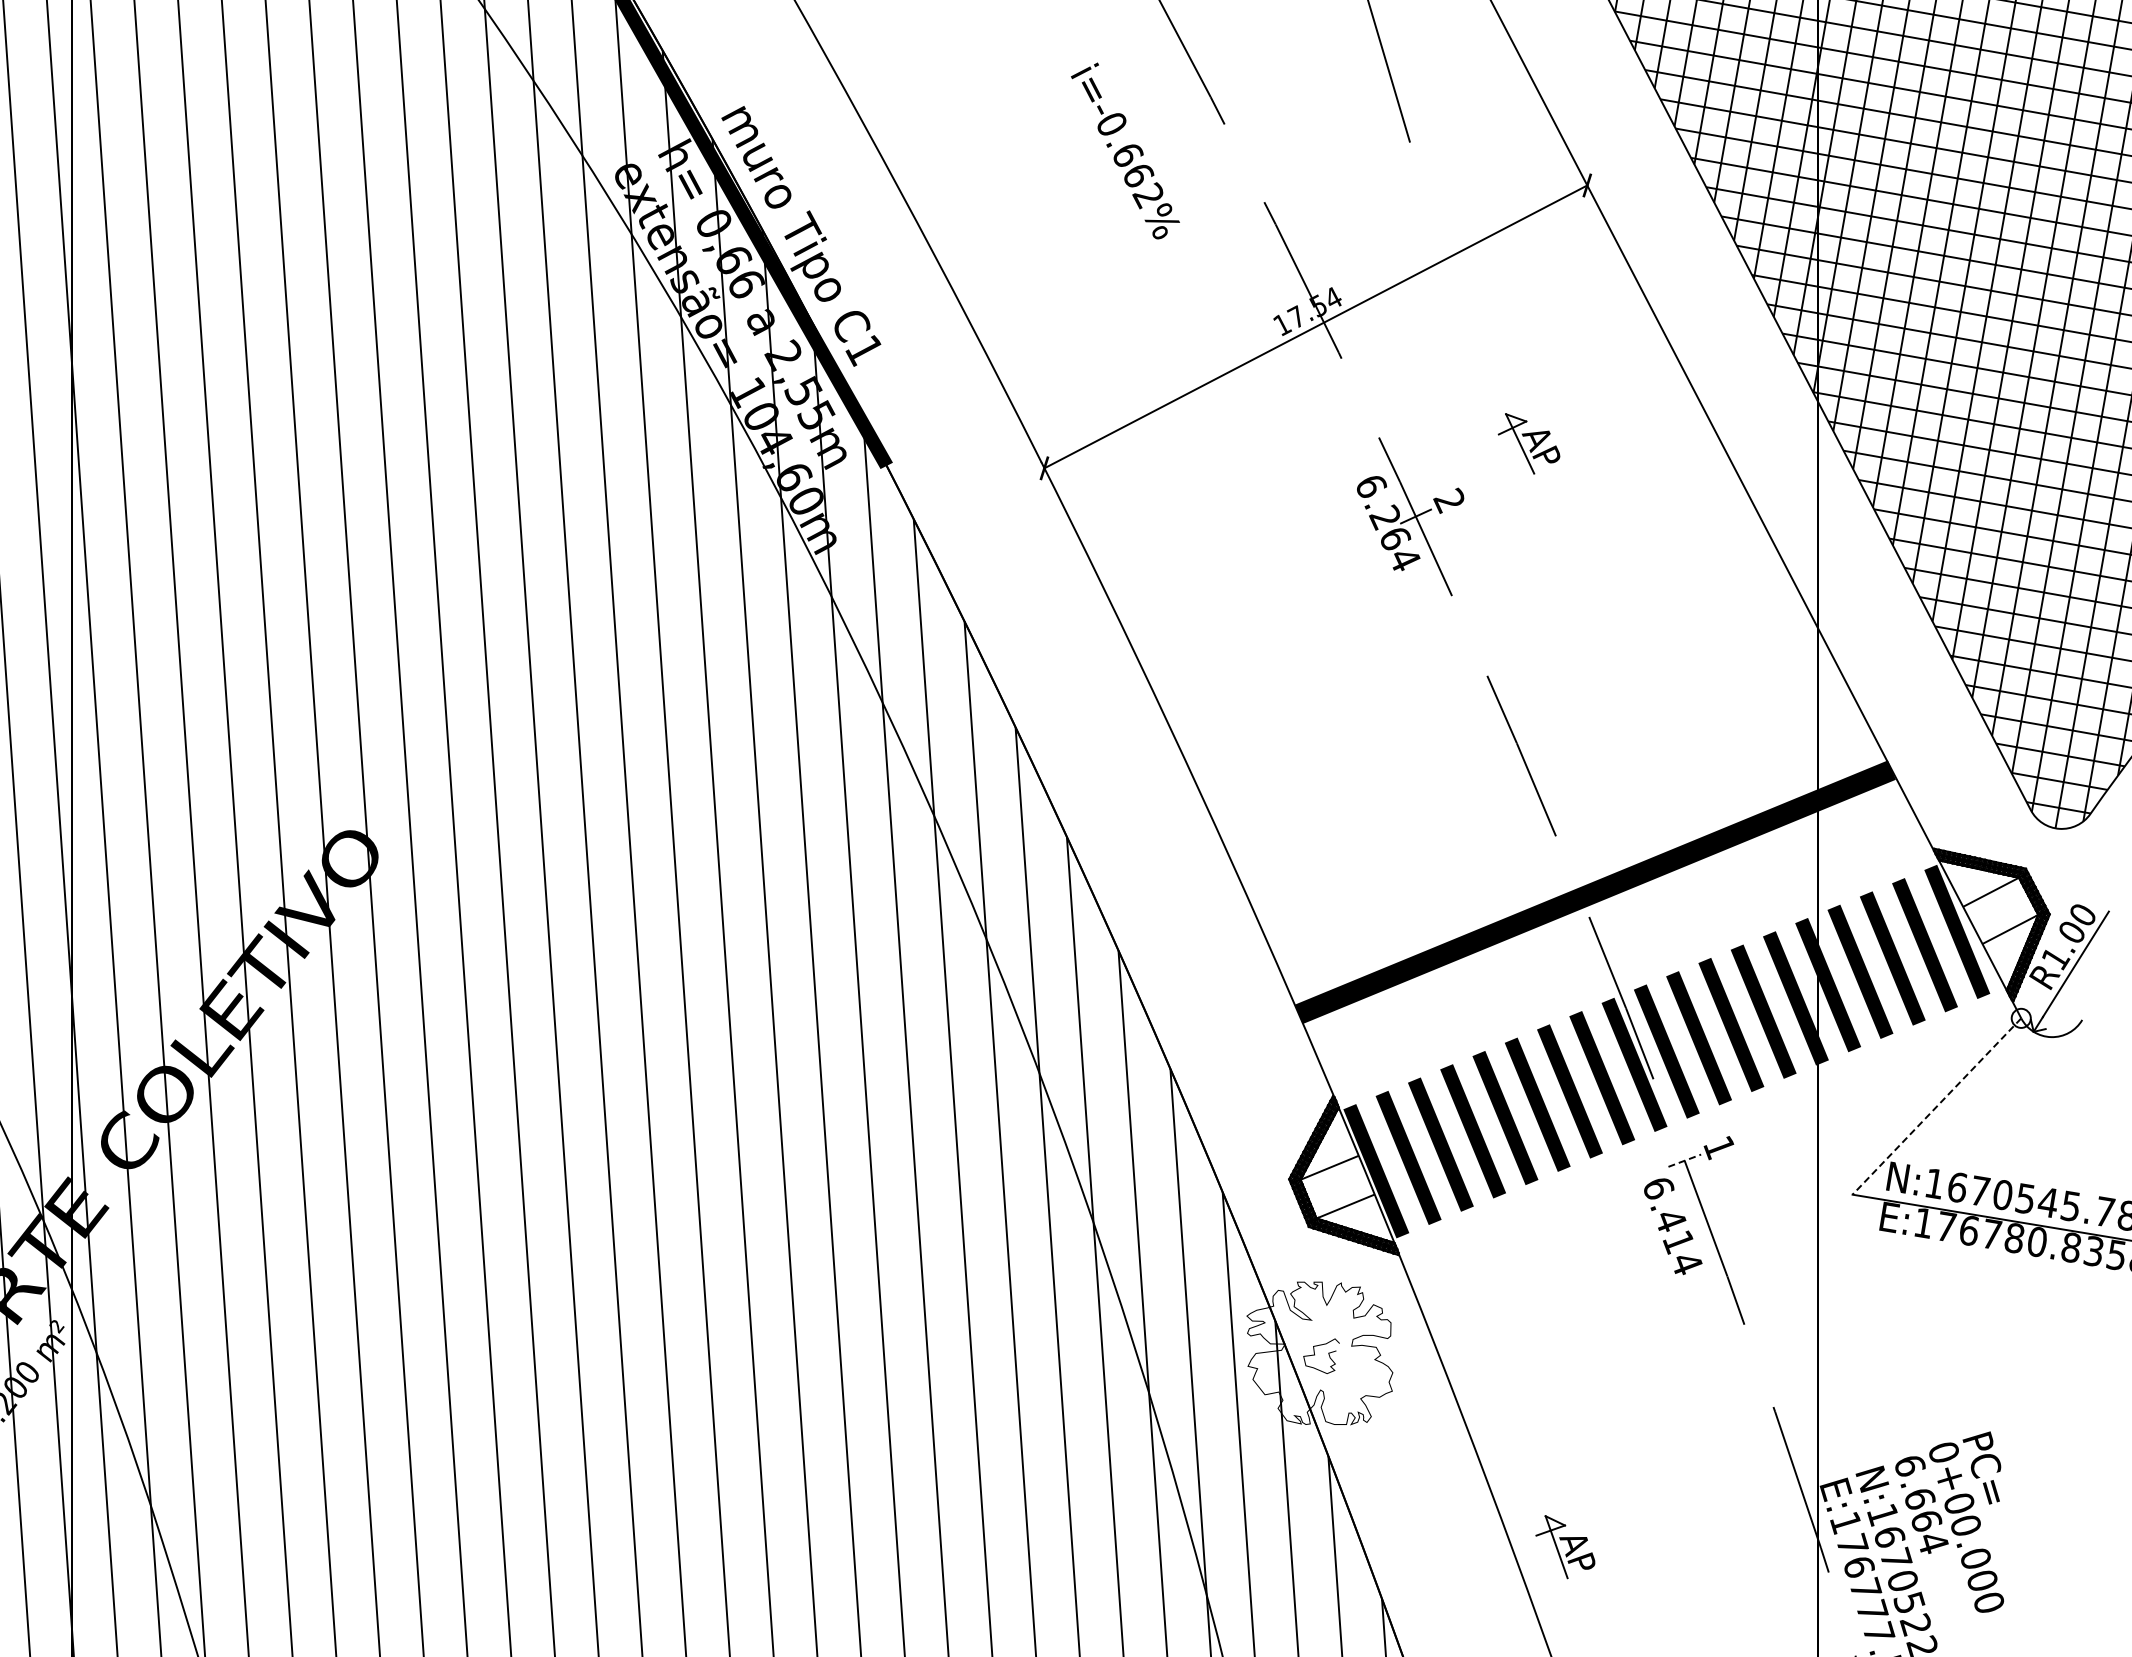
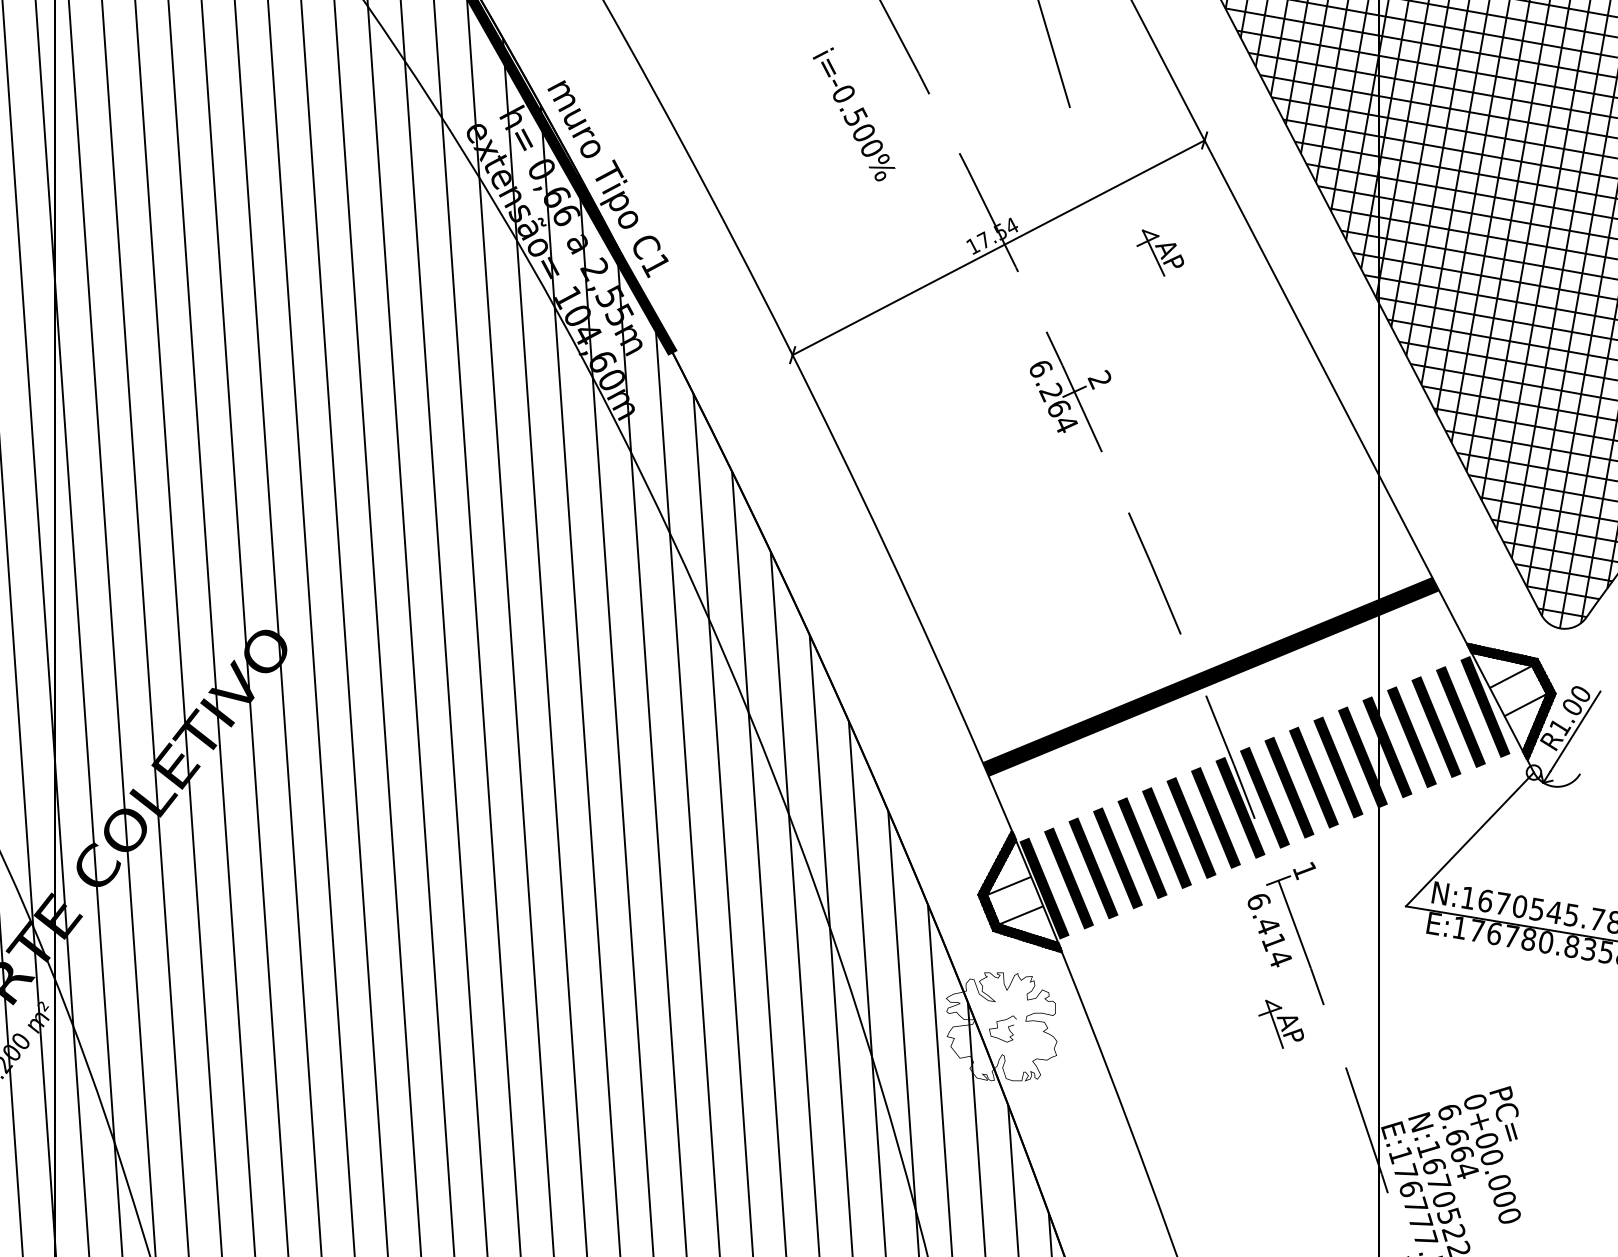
text: (1137, 175) -> (863, 132), i=-0.662%%% -> i=-0.500%%%
part: (1528, 443) -> (1159, 252), moved
line: (1936, 1106) -> (1469, 839), dashed -> solid
line: (1685, 1160) -> (1279, 880), dashed -> solid
part: (1565, 1547) -> (1281, 1024), moved

